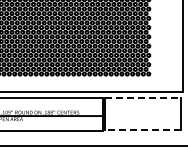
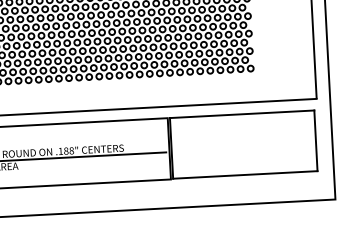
line: (143, 97) -> (243, 113), dashed -> solid
line: (142, 130) -> (244, 175), dashed -> solid

